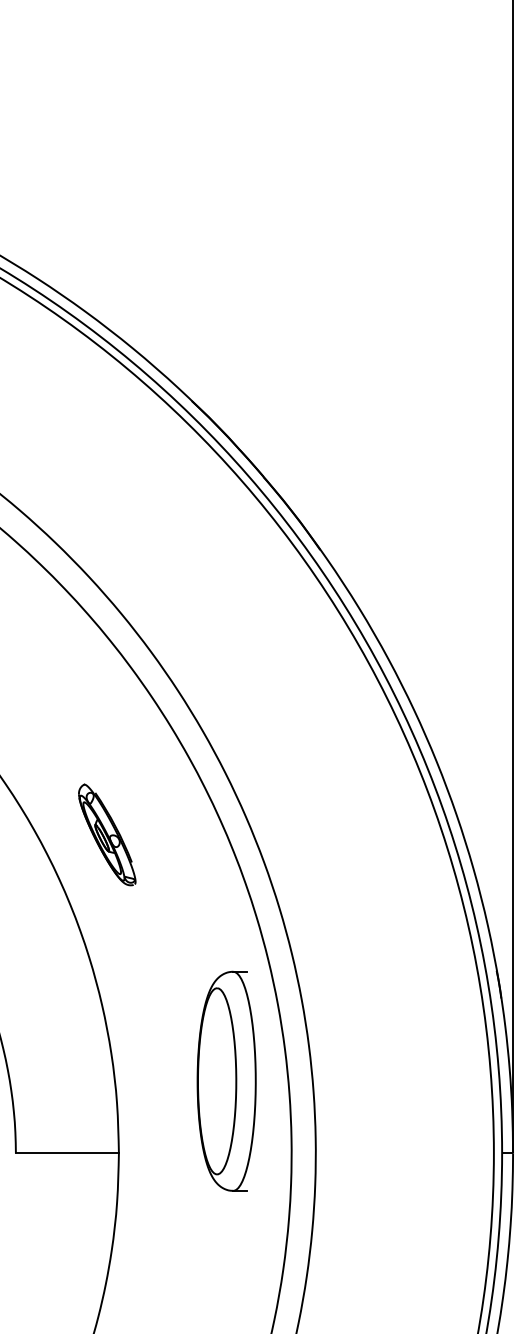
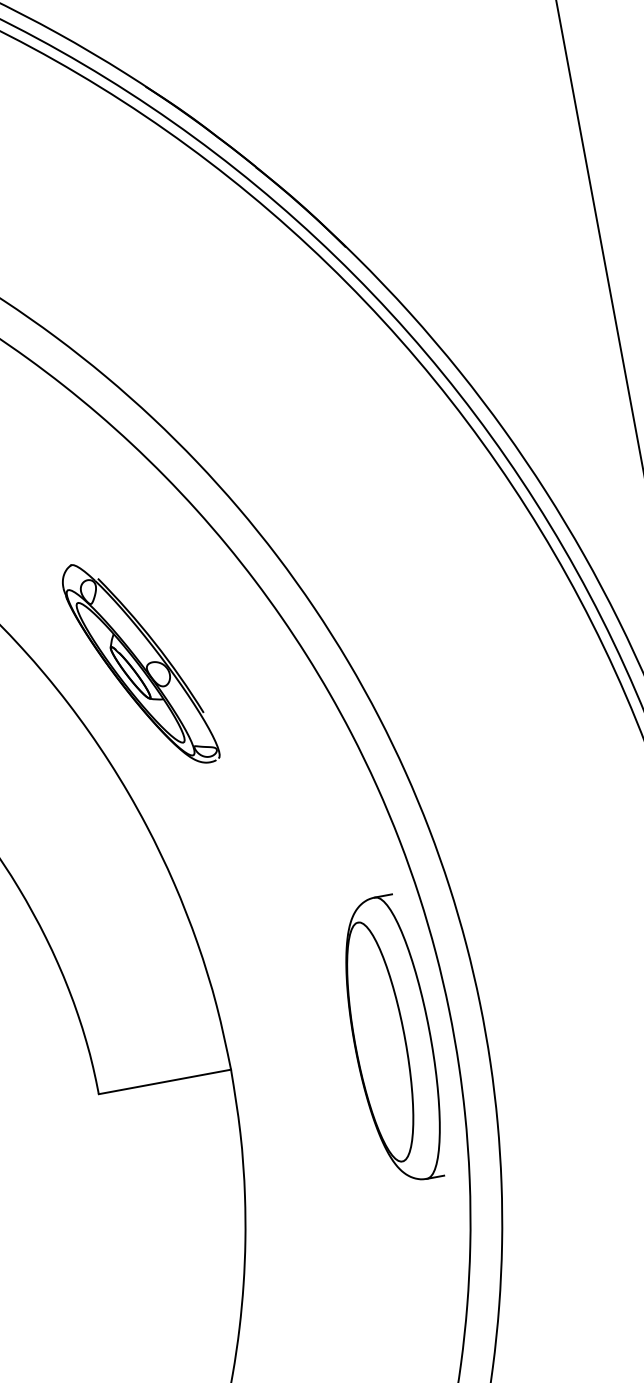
part: (107, 834) -> (140, 663), size x1.67
part: (226, 1080) -> (392, 1038), moved

